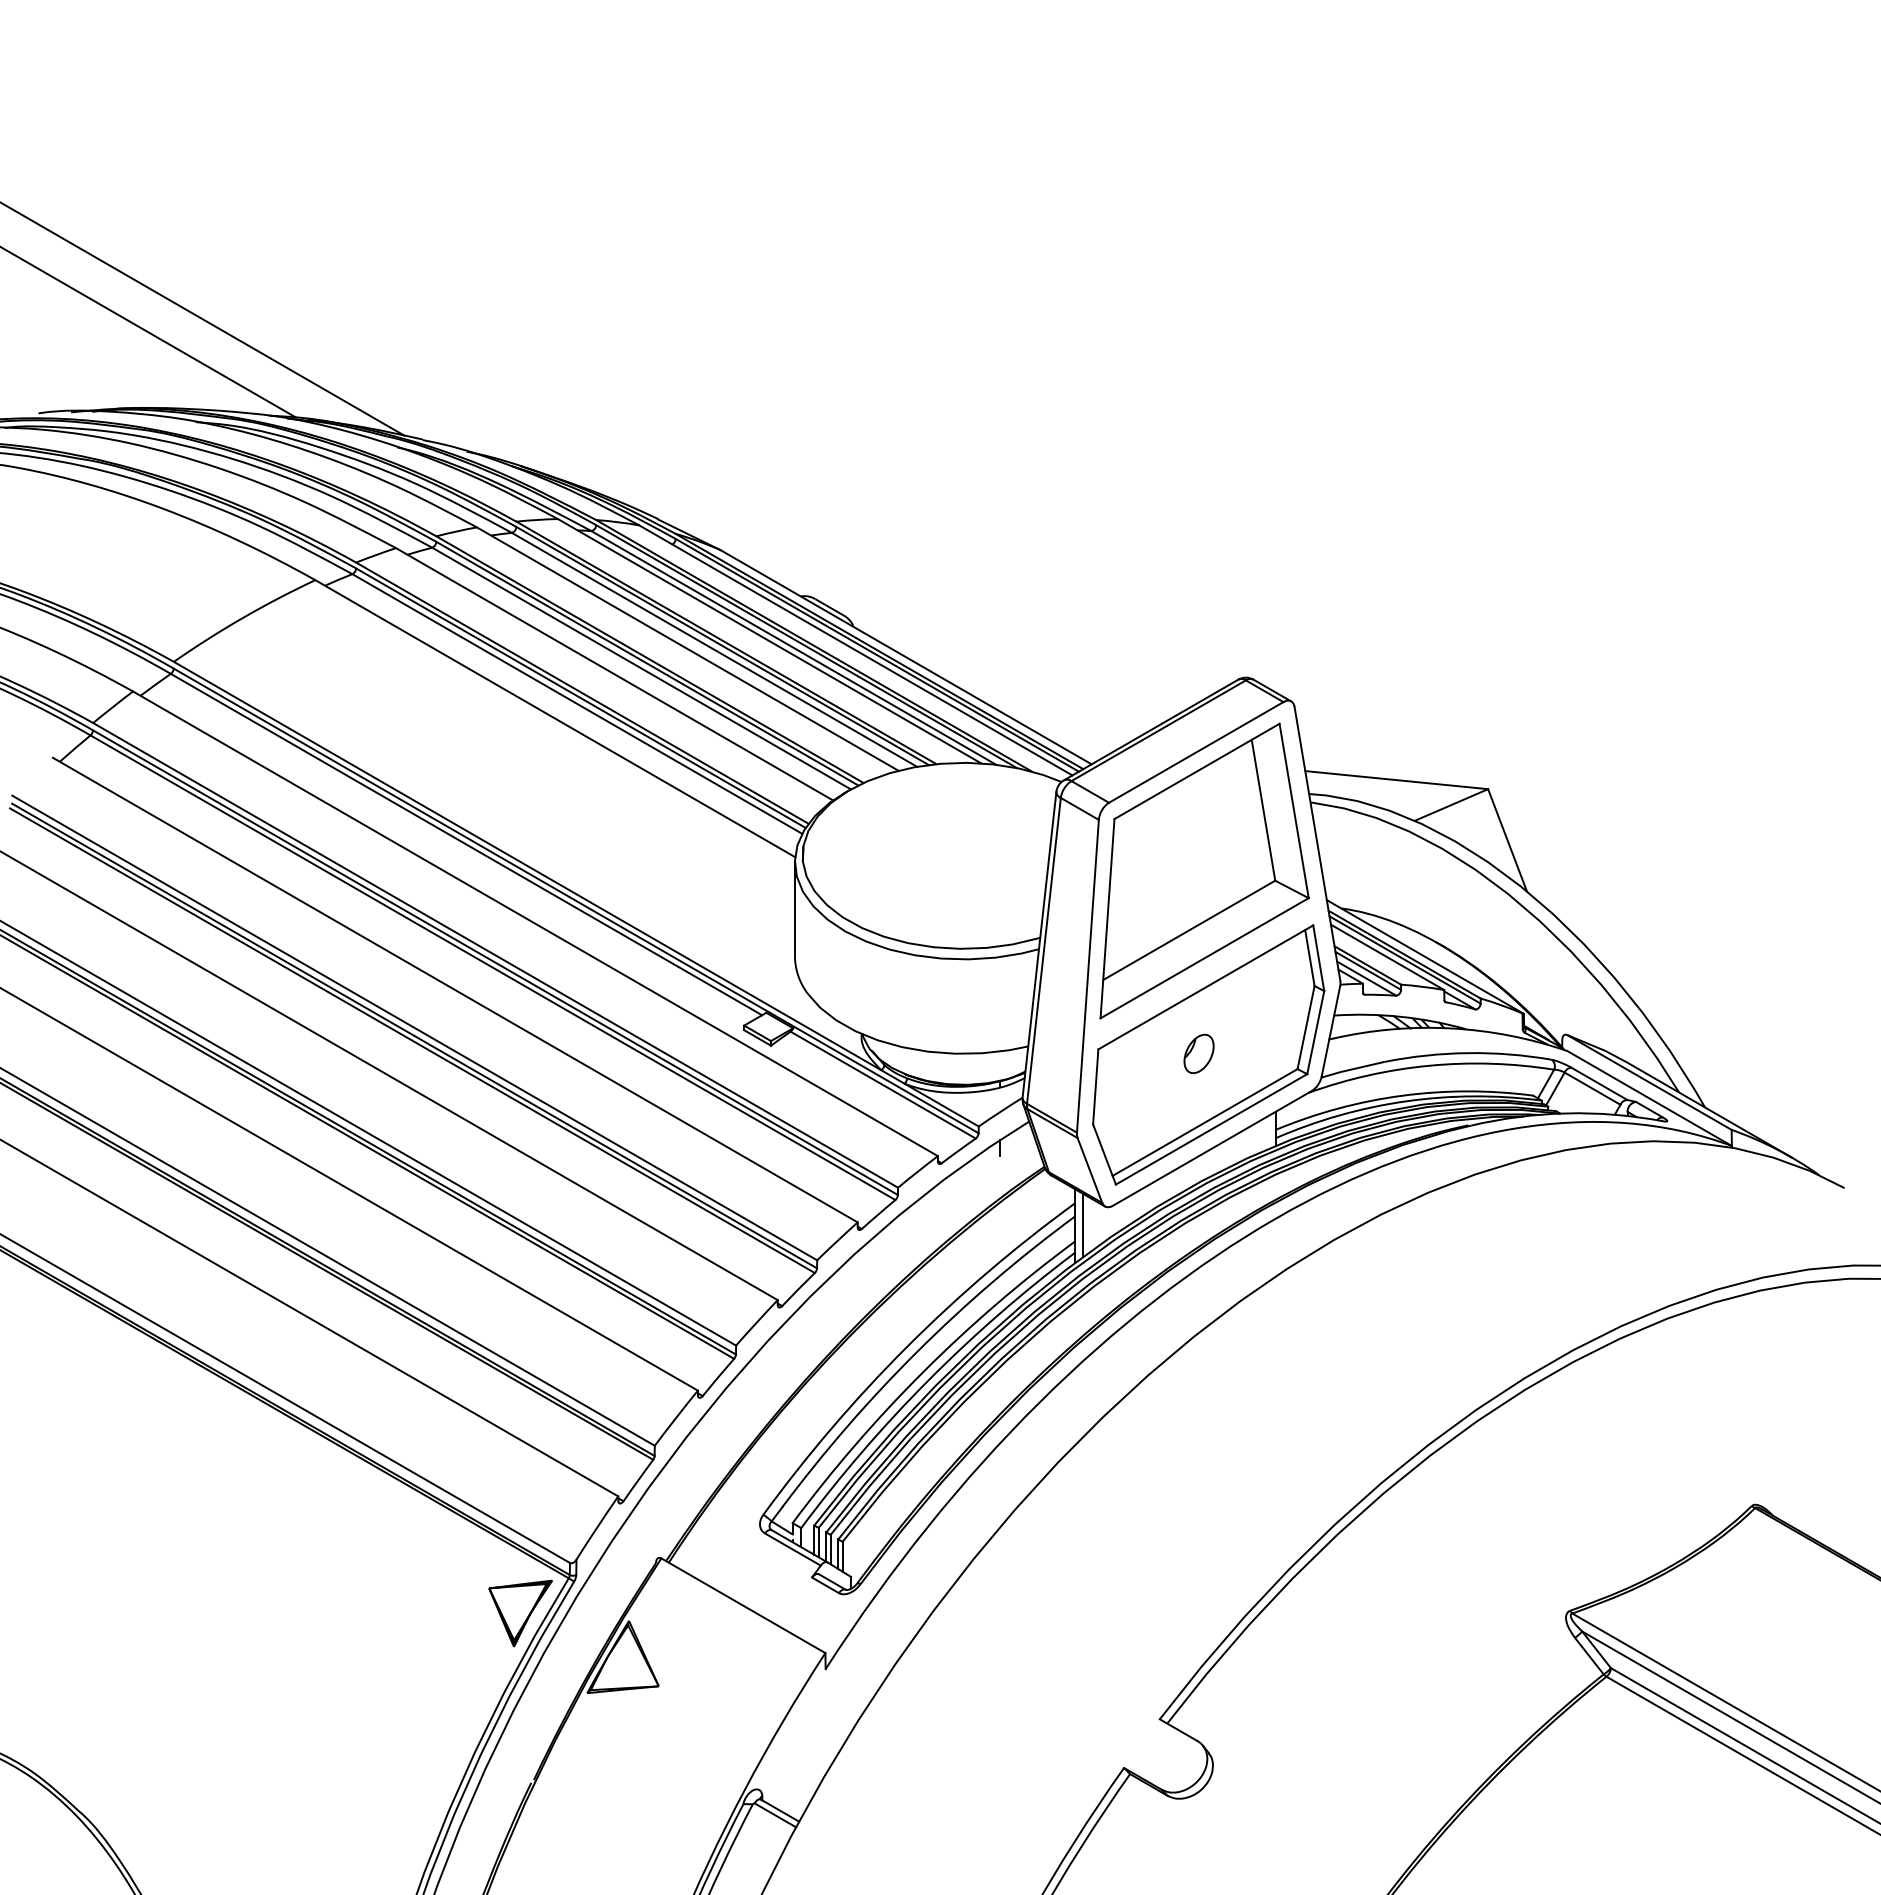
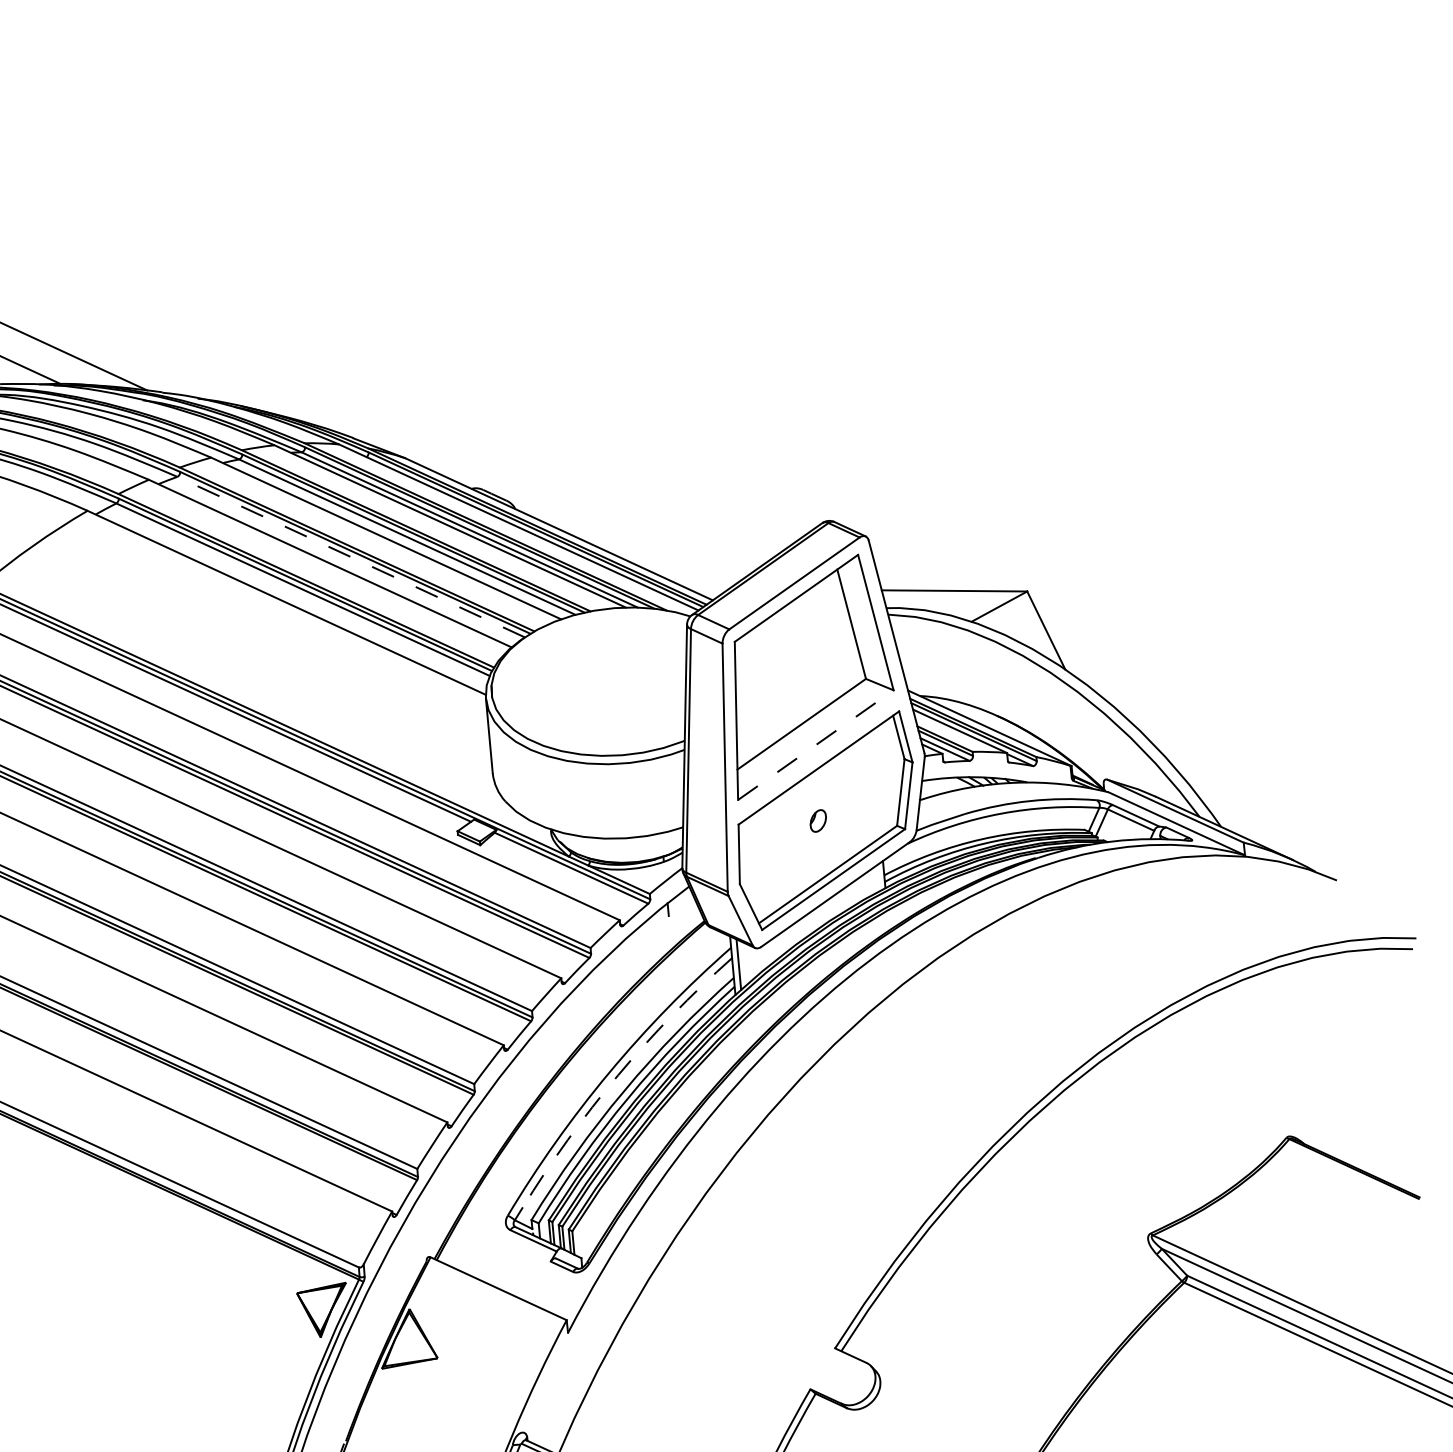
line: (641, 668) -> (351, 557), solid -> dashed
line: (1205, 957) -> (816, 744), solid -> dashed
part: (1198, 1053) -> (817, 820), size x0.7
arc: (917, 1351) -> (617, 1075), solid -> dashed

